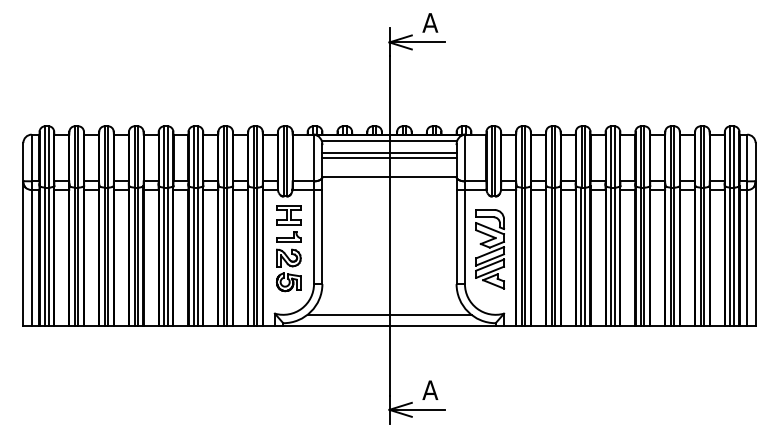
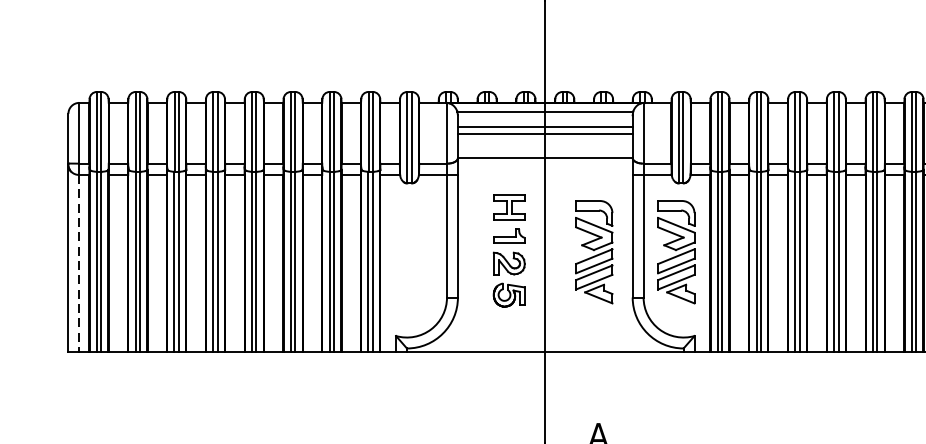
part: (288, 248) -> (508, 251), moved
part: (427, 249) -> (594, 252), added
line: (31, 258) -> (79, 264), solid -> dashed
line: (389, 314) -> (545, 337), removed

